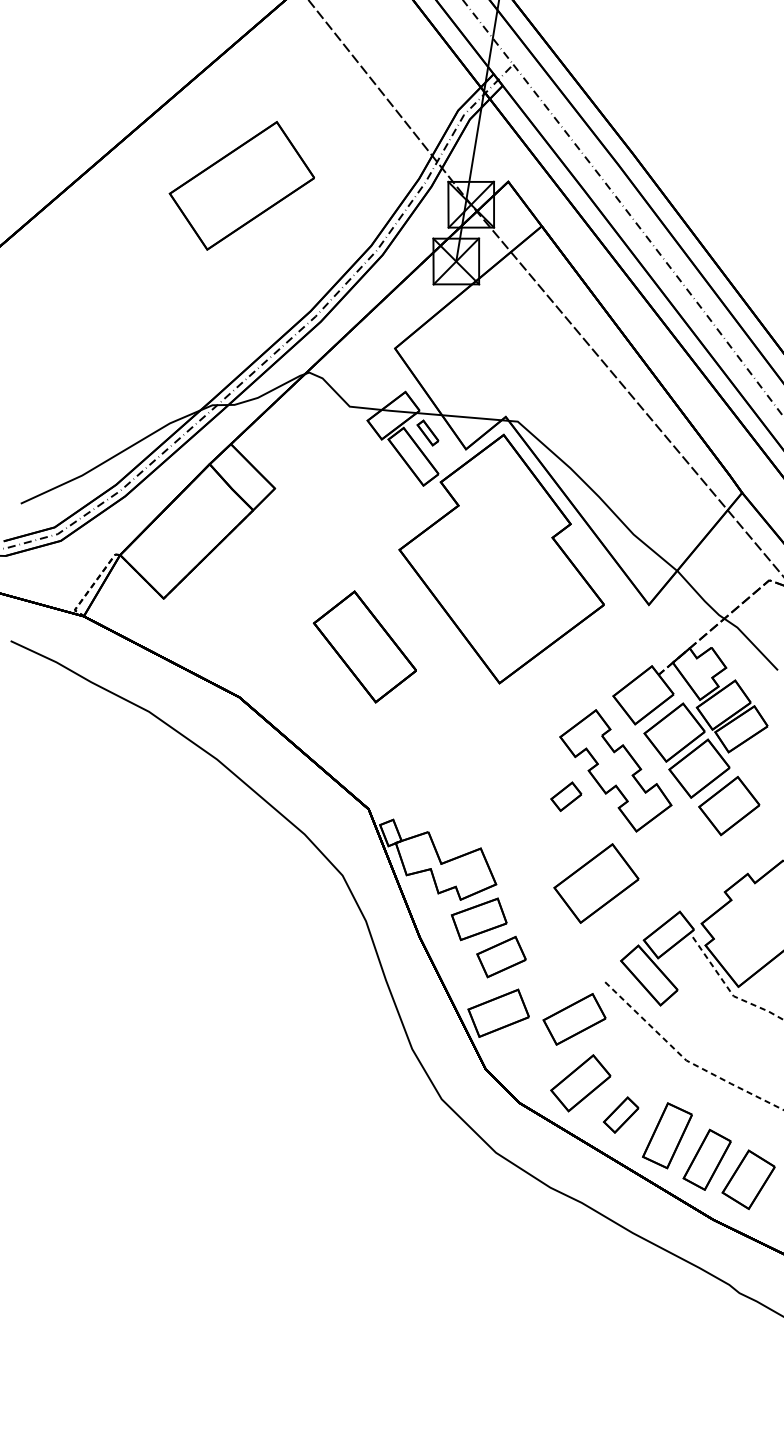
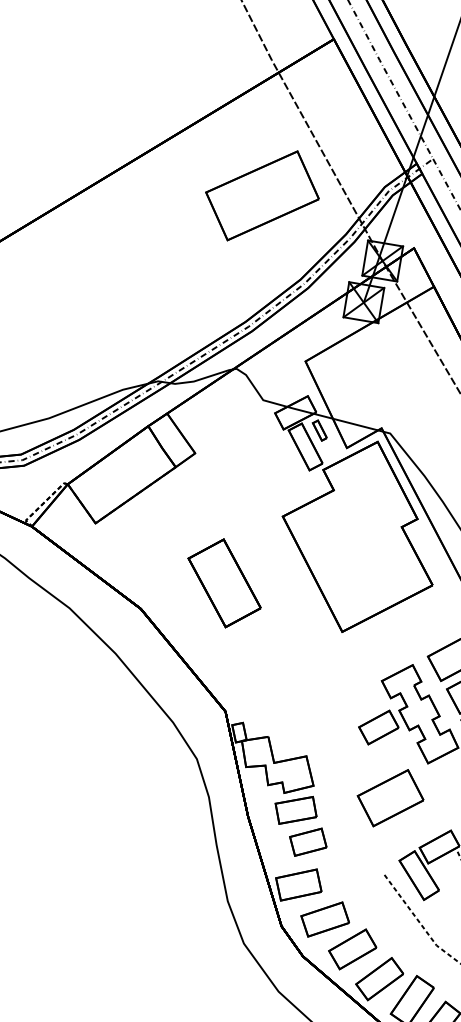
part: (241, 185) -> (262, 195), moved
part: (364, 646) -> (224, 582), moved
part: (566, 796) -> (378, 727), size x1.67
part: (574, 1019) -> (325, 919), moved
part: (620, 1114) -> (379, 978), size x1.67

